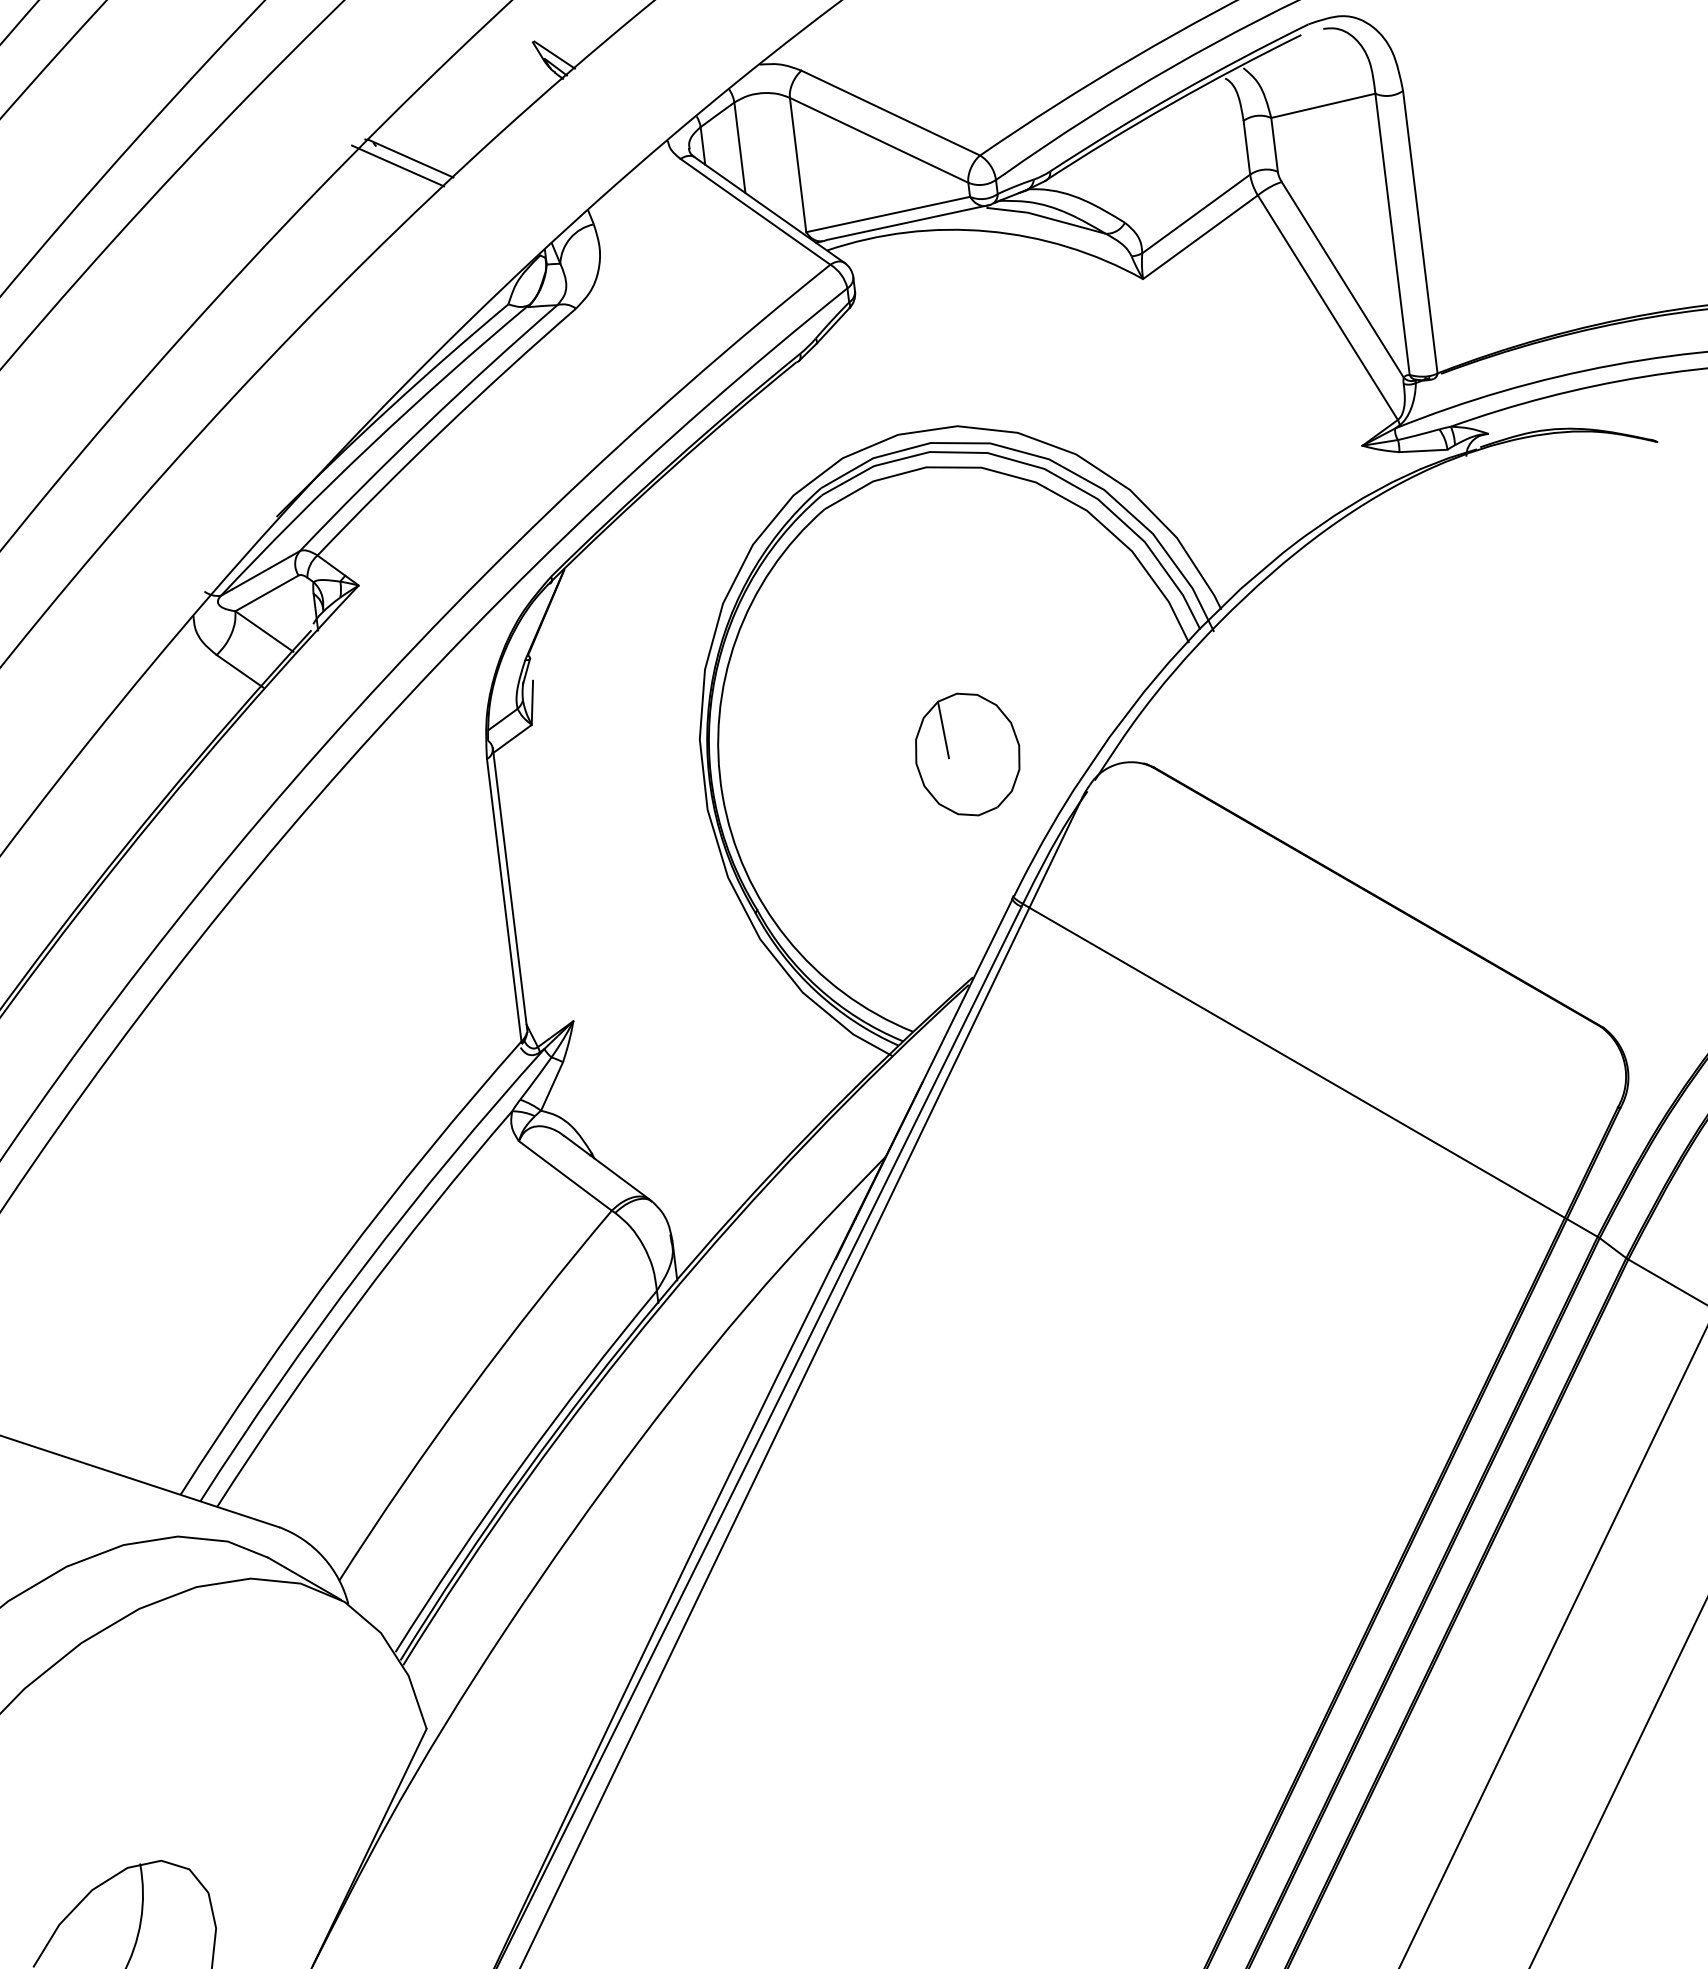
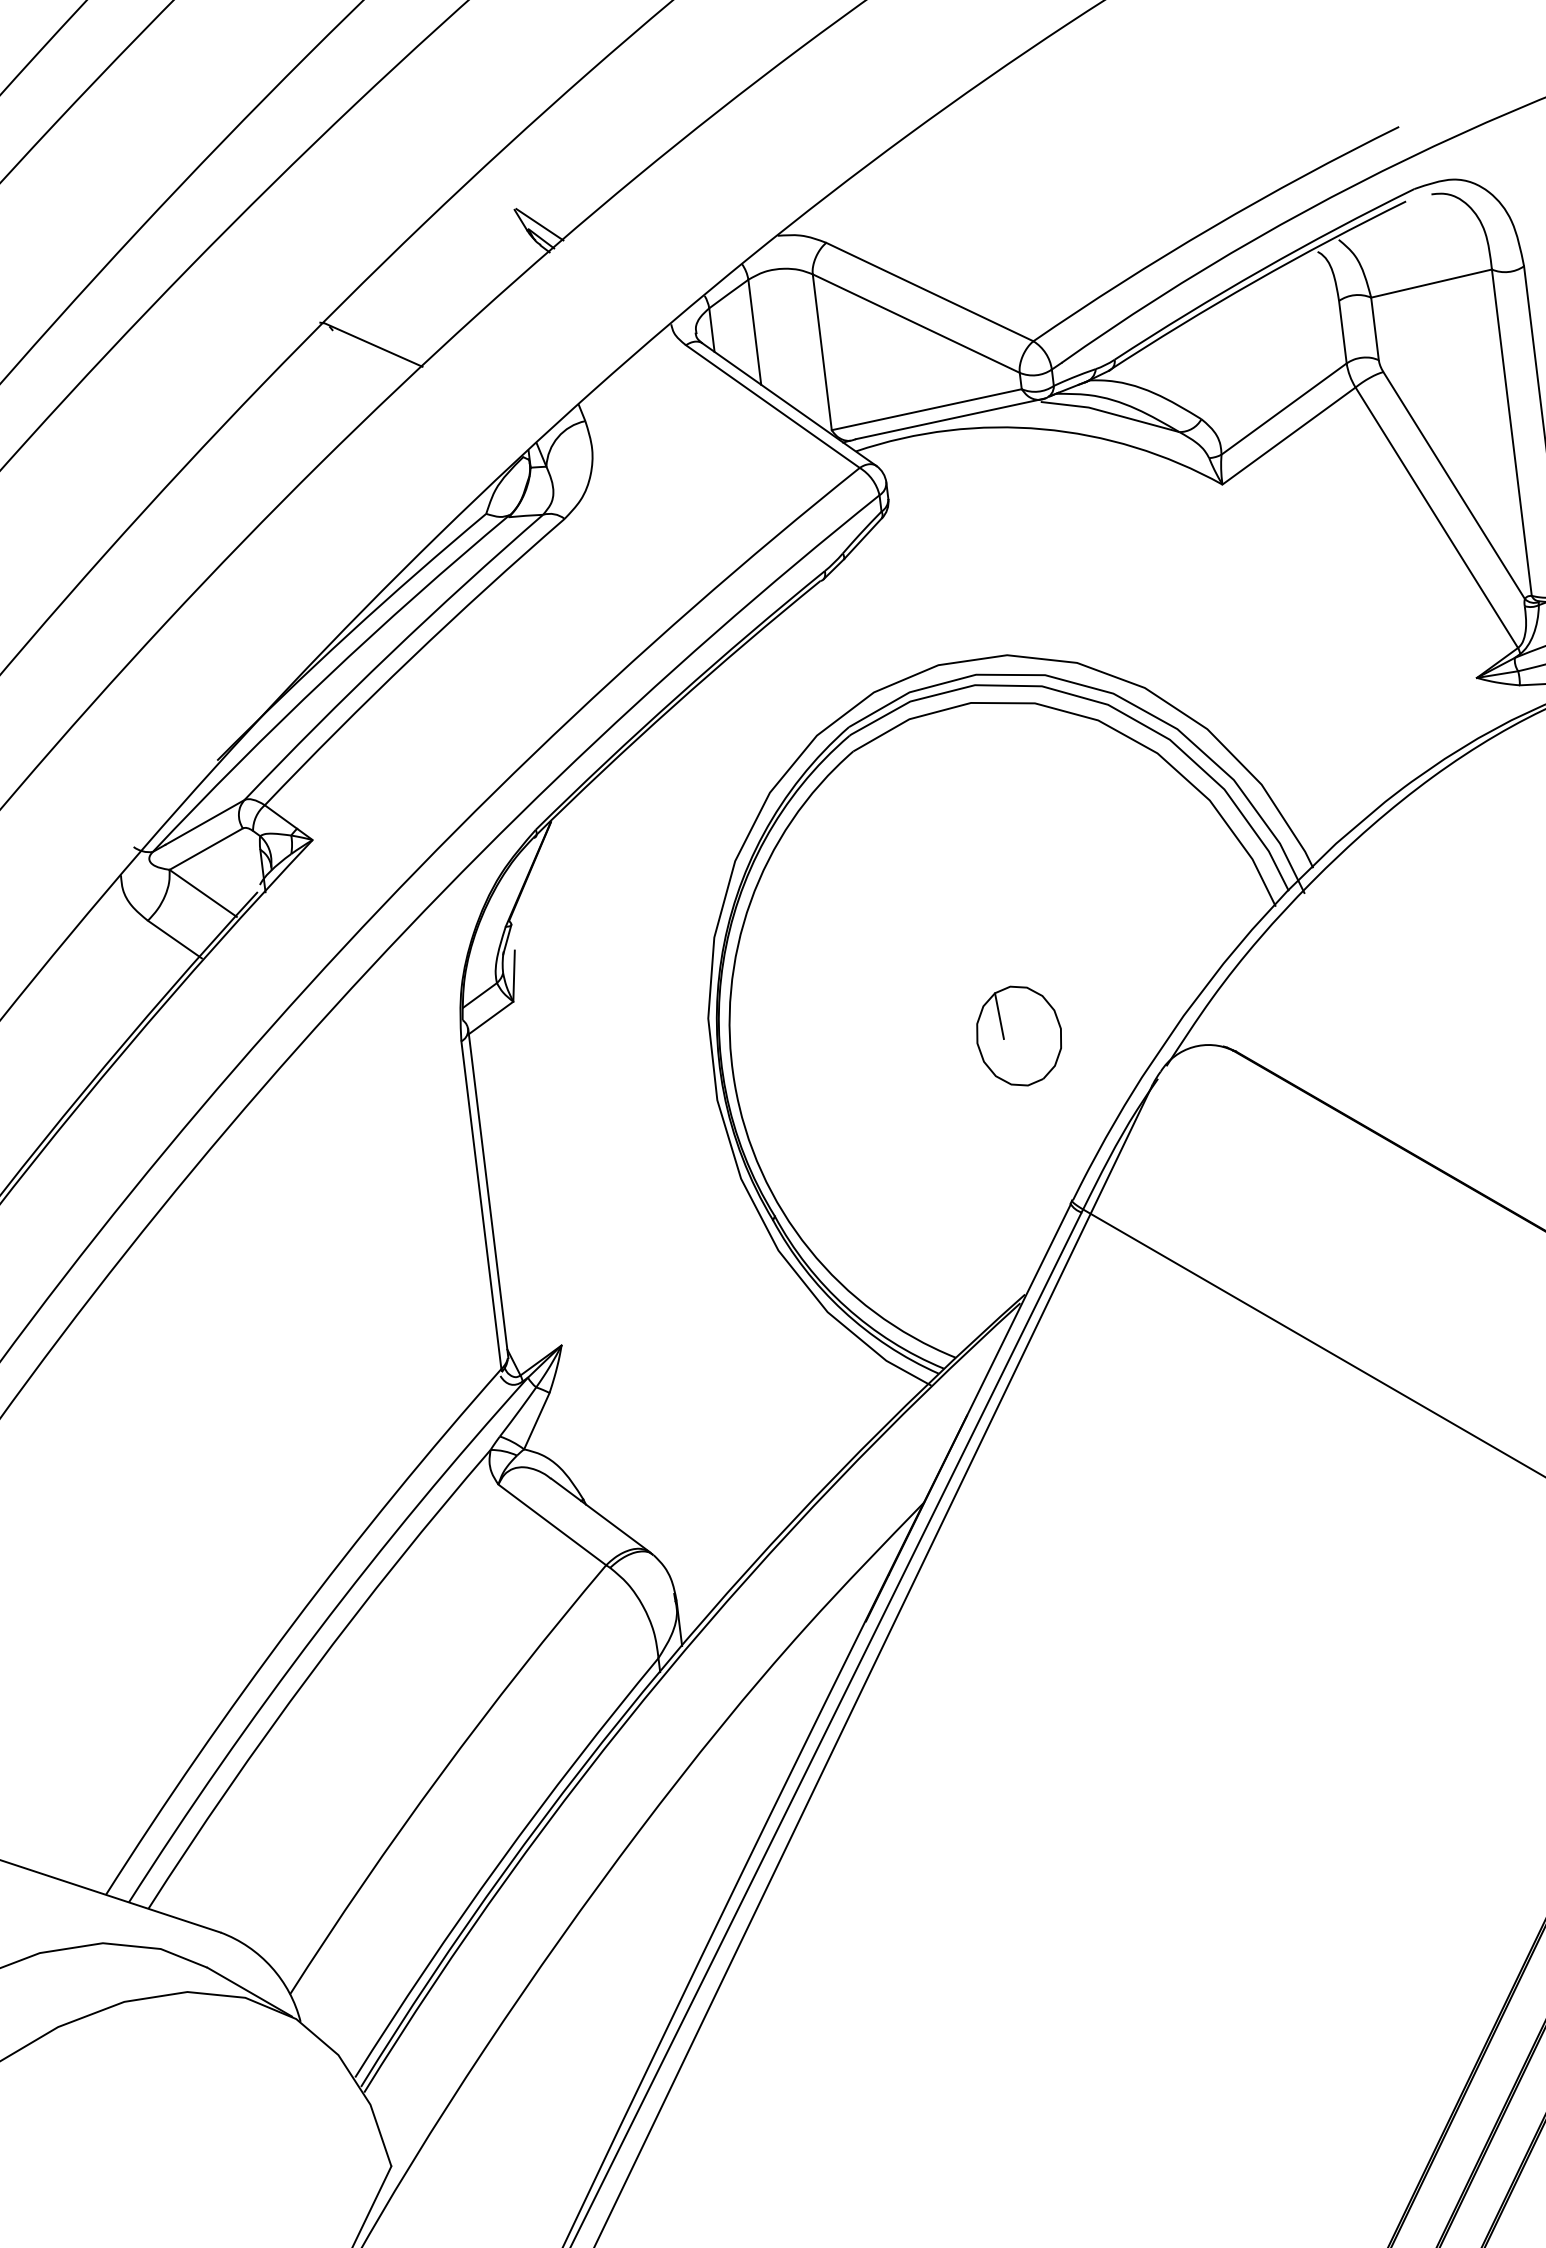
line: (398, 165) -> (358, 352), removed
part: (967, 754) -> (1018, 1036), size x0.7

